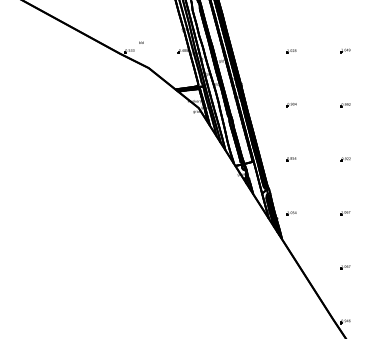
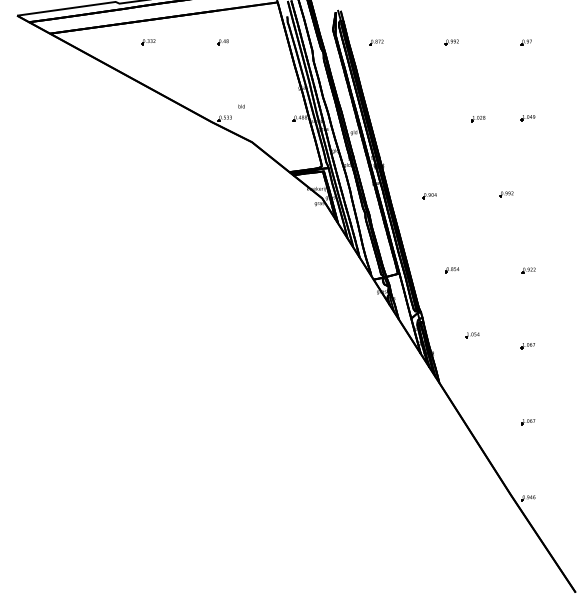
part: (291, 51) -> (478, 119), moved
part: (291, 105) -> (429, 196), moved
part: (345, 105) -> (506, 194), moved
part: (291, 213) -> (472, 335), moved

